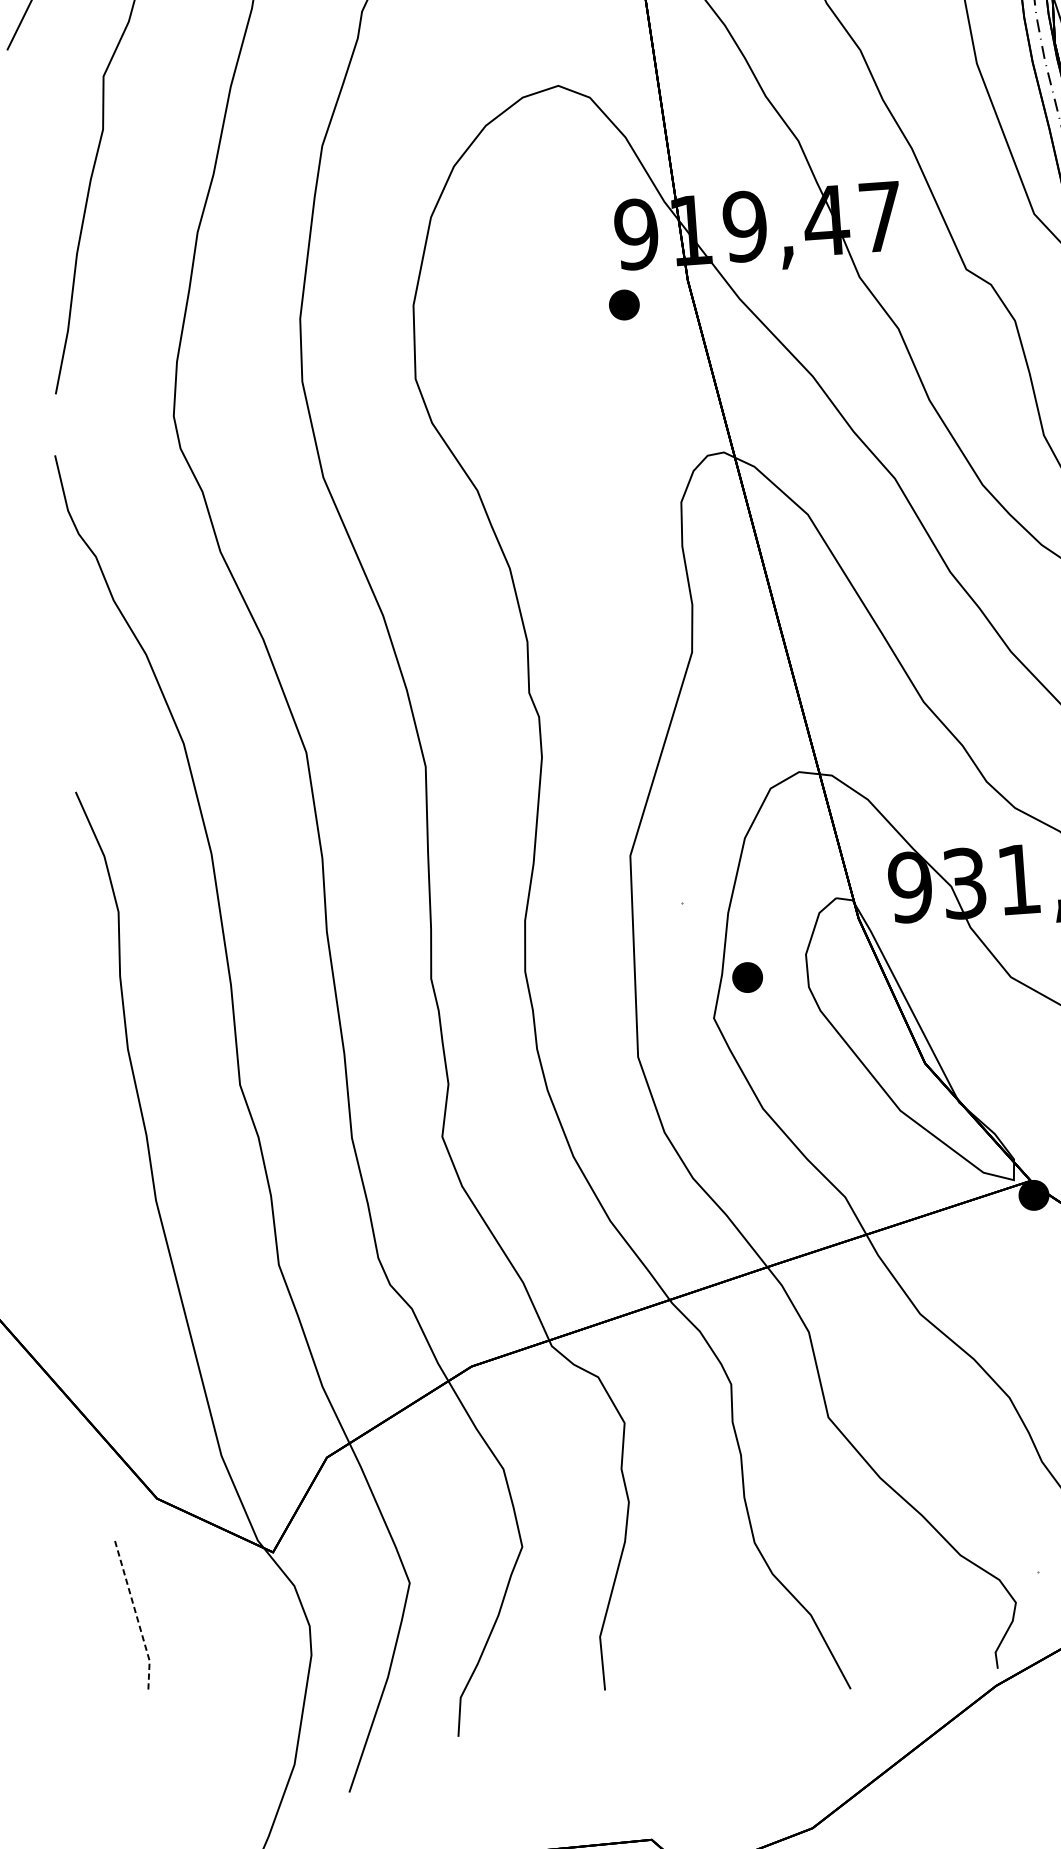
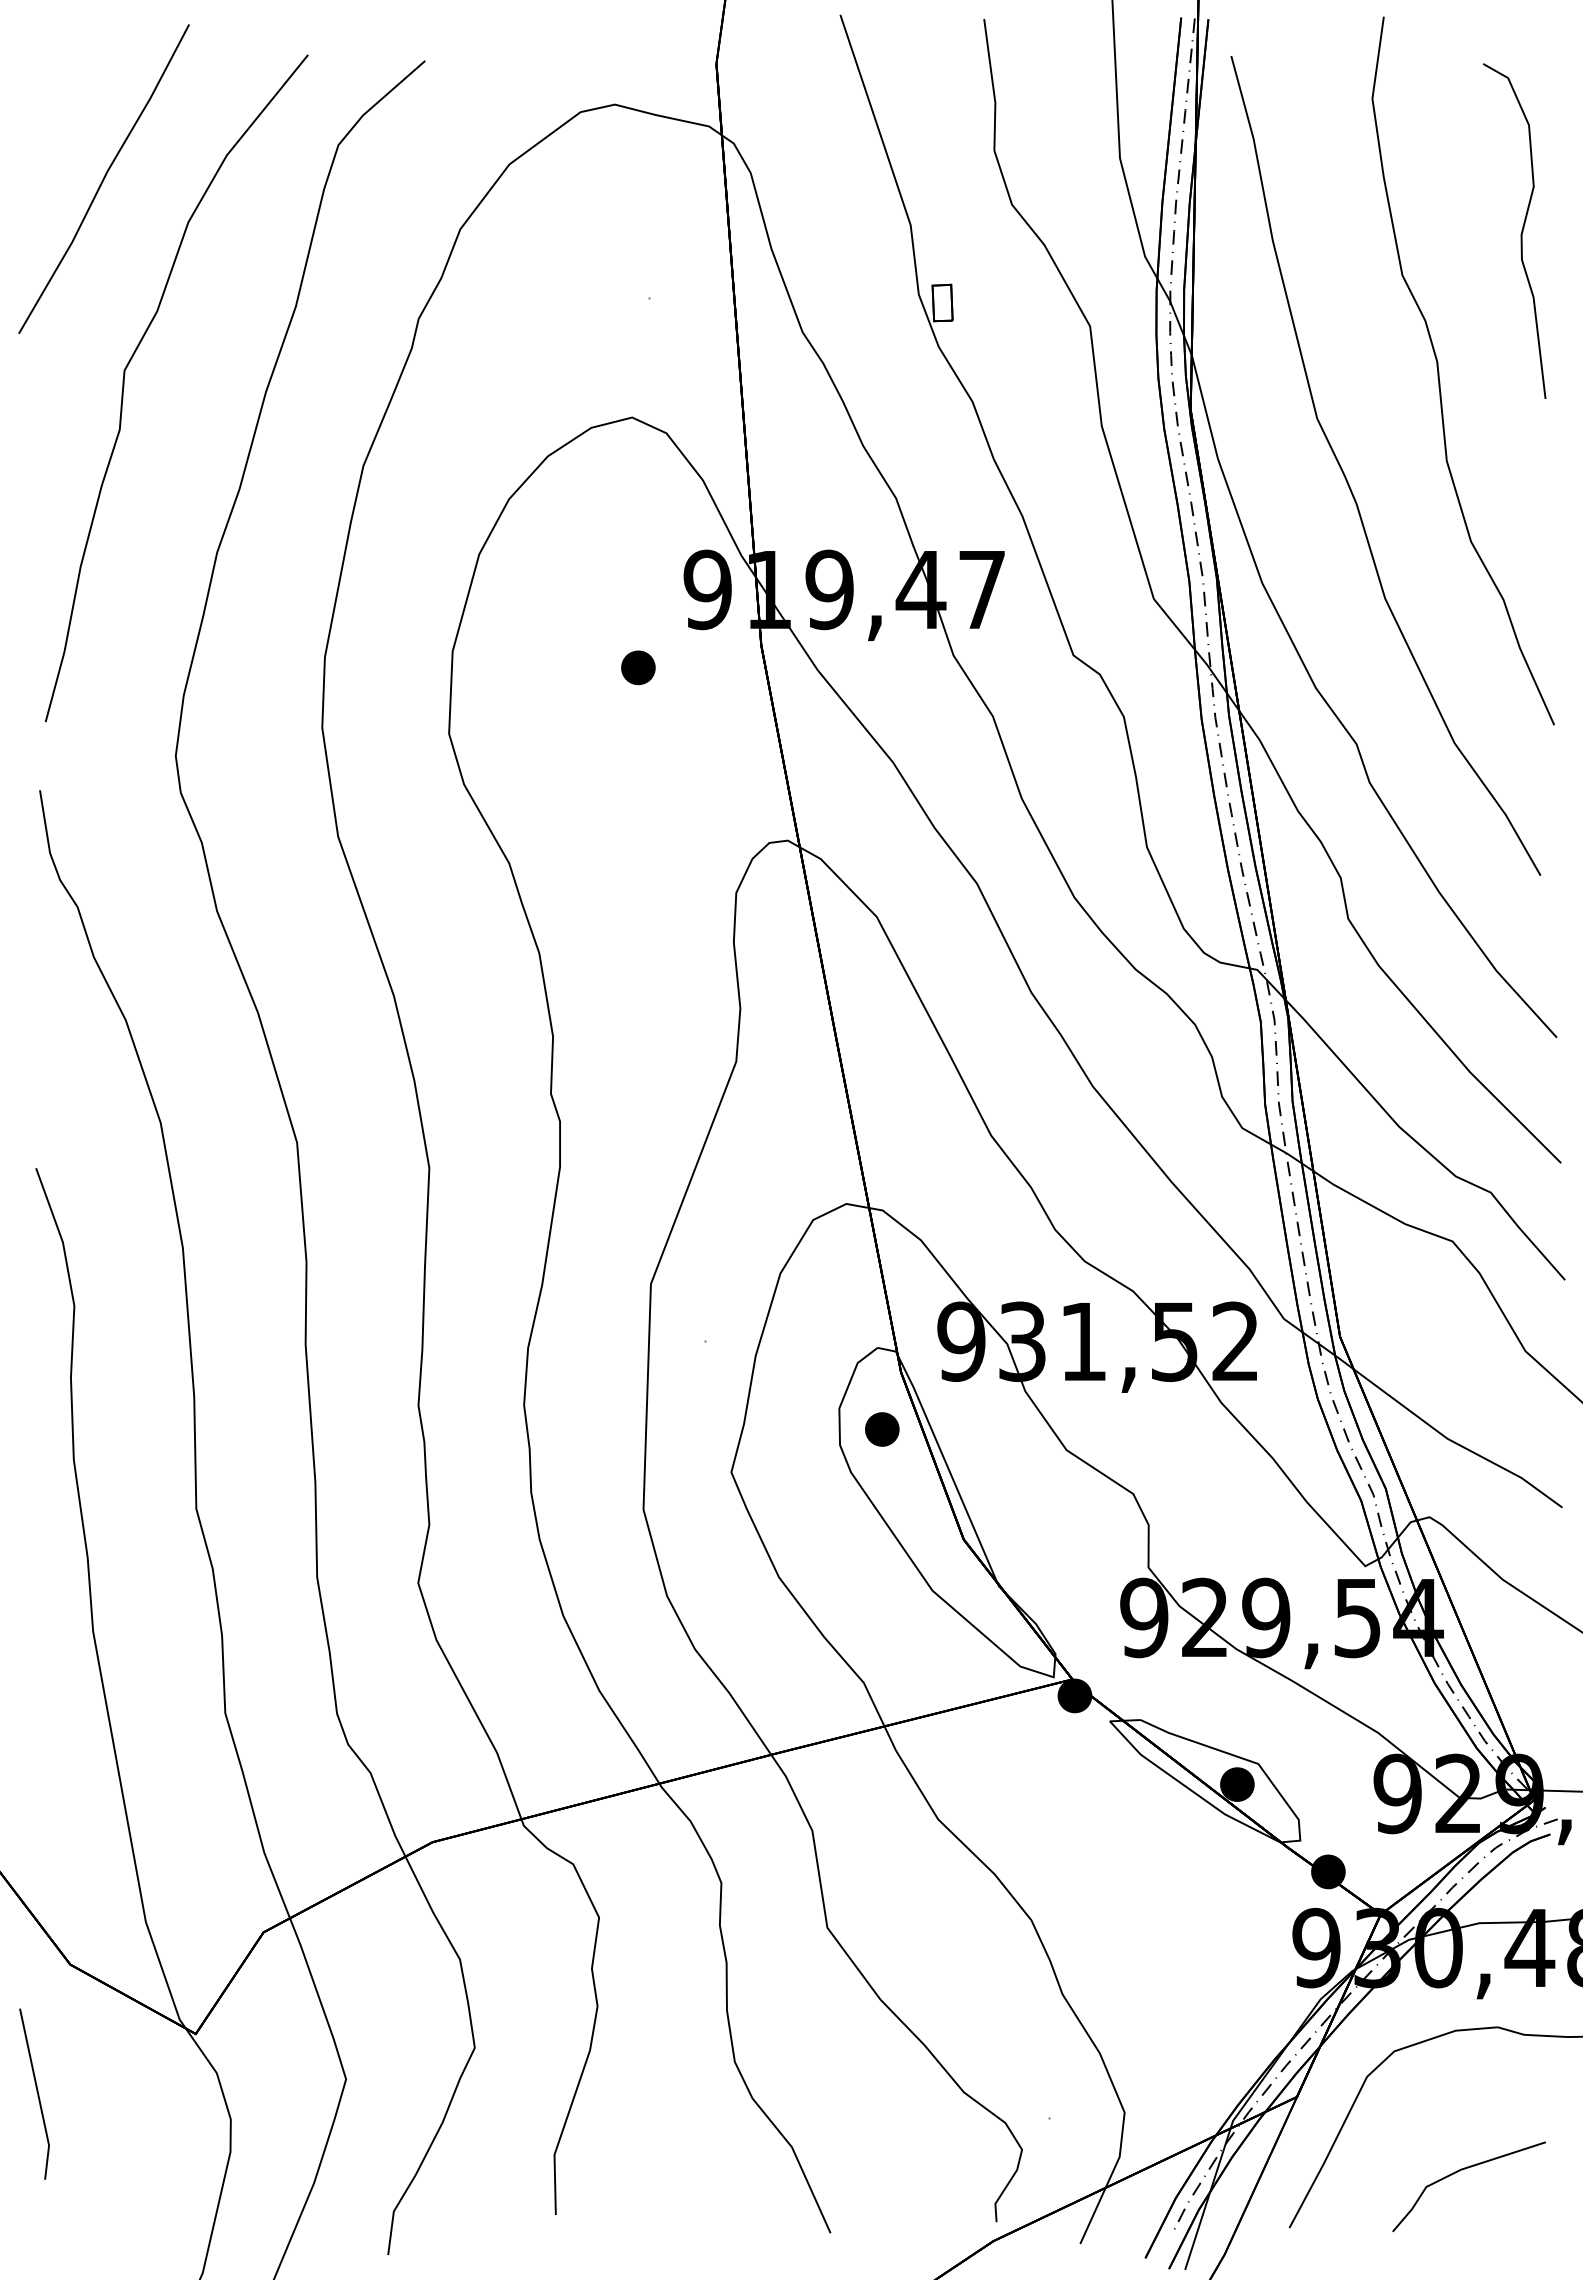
part: (624, 304) -> (638, 667), moved
part: (747, 977) -> (882, 1429), moved
line: (136, 1616) -> (38, 2094), dashed -> solid

